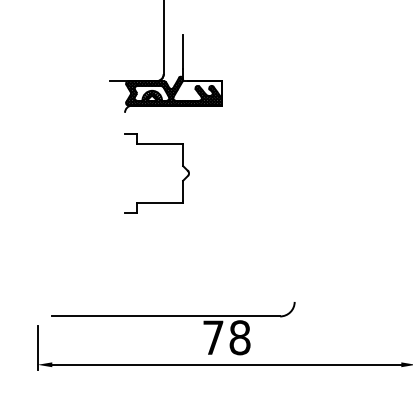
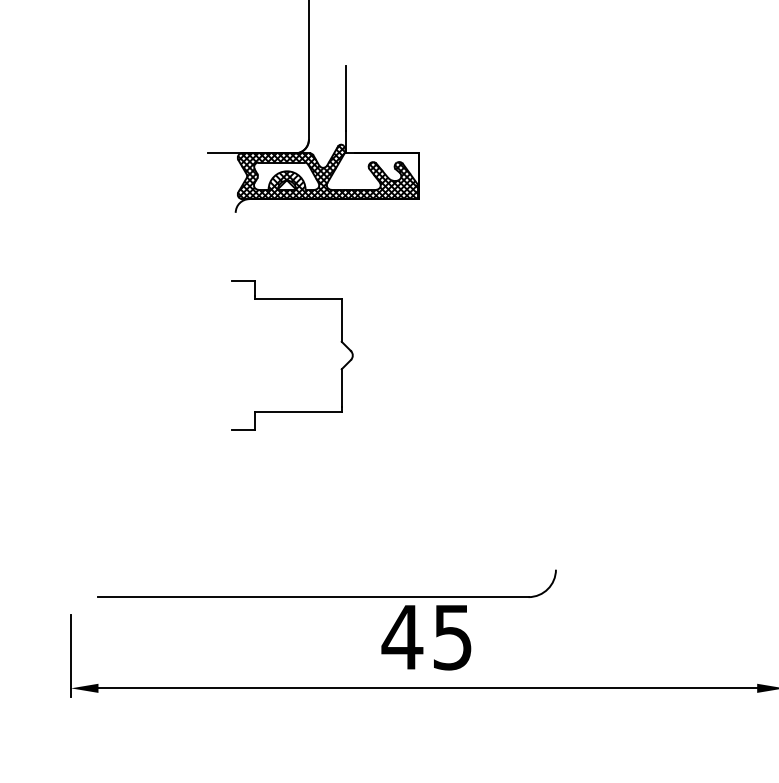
part: (182, 166) -> (340, 342), moved
text: (226, 337) -> (427, 636), 78 -> 45

